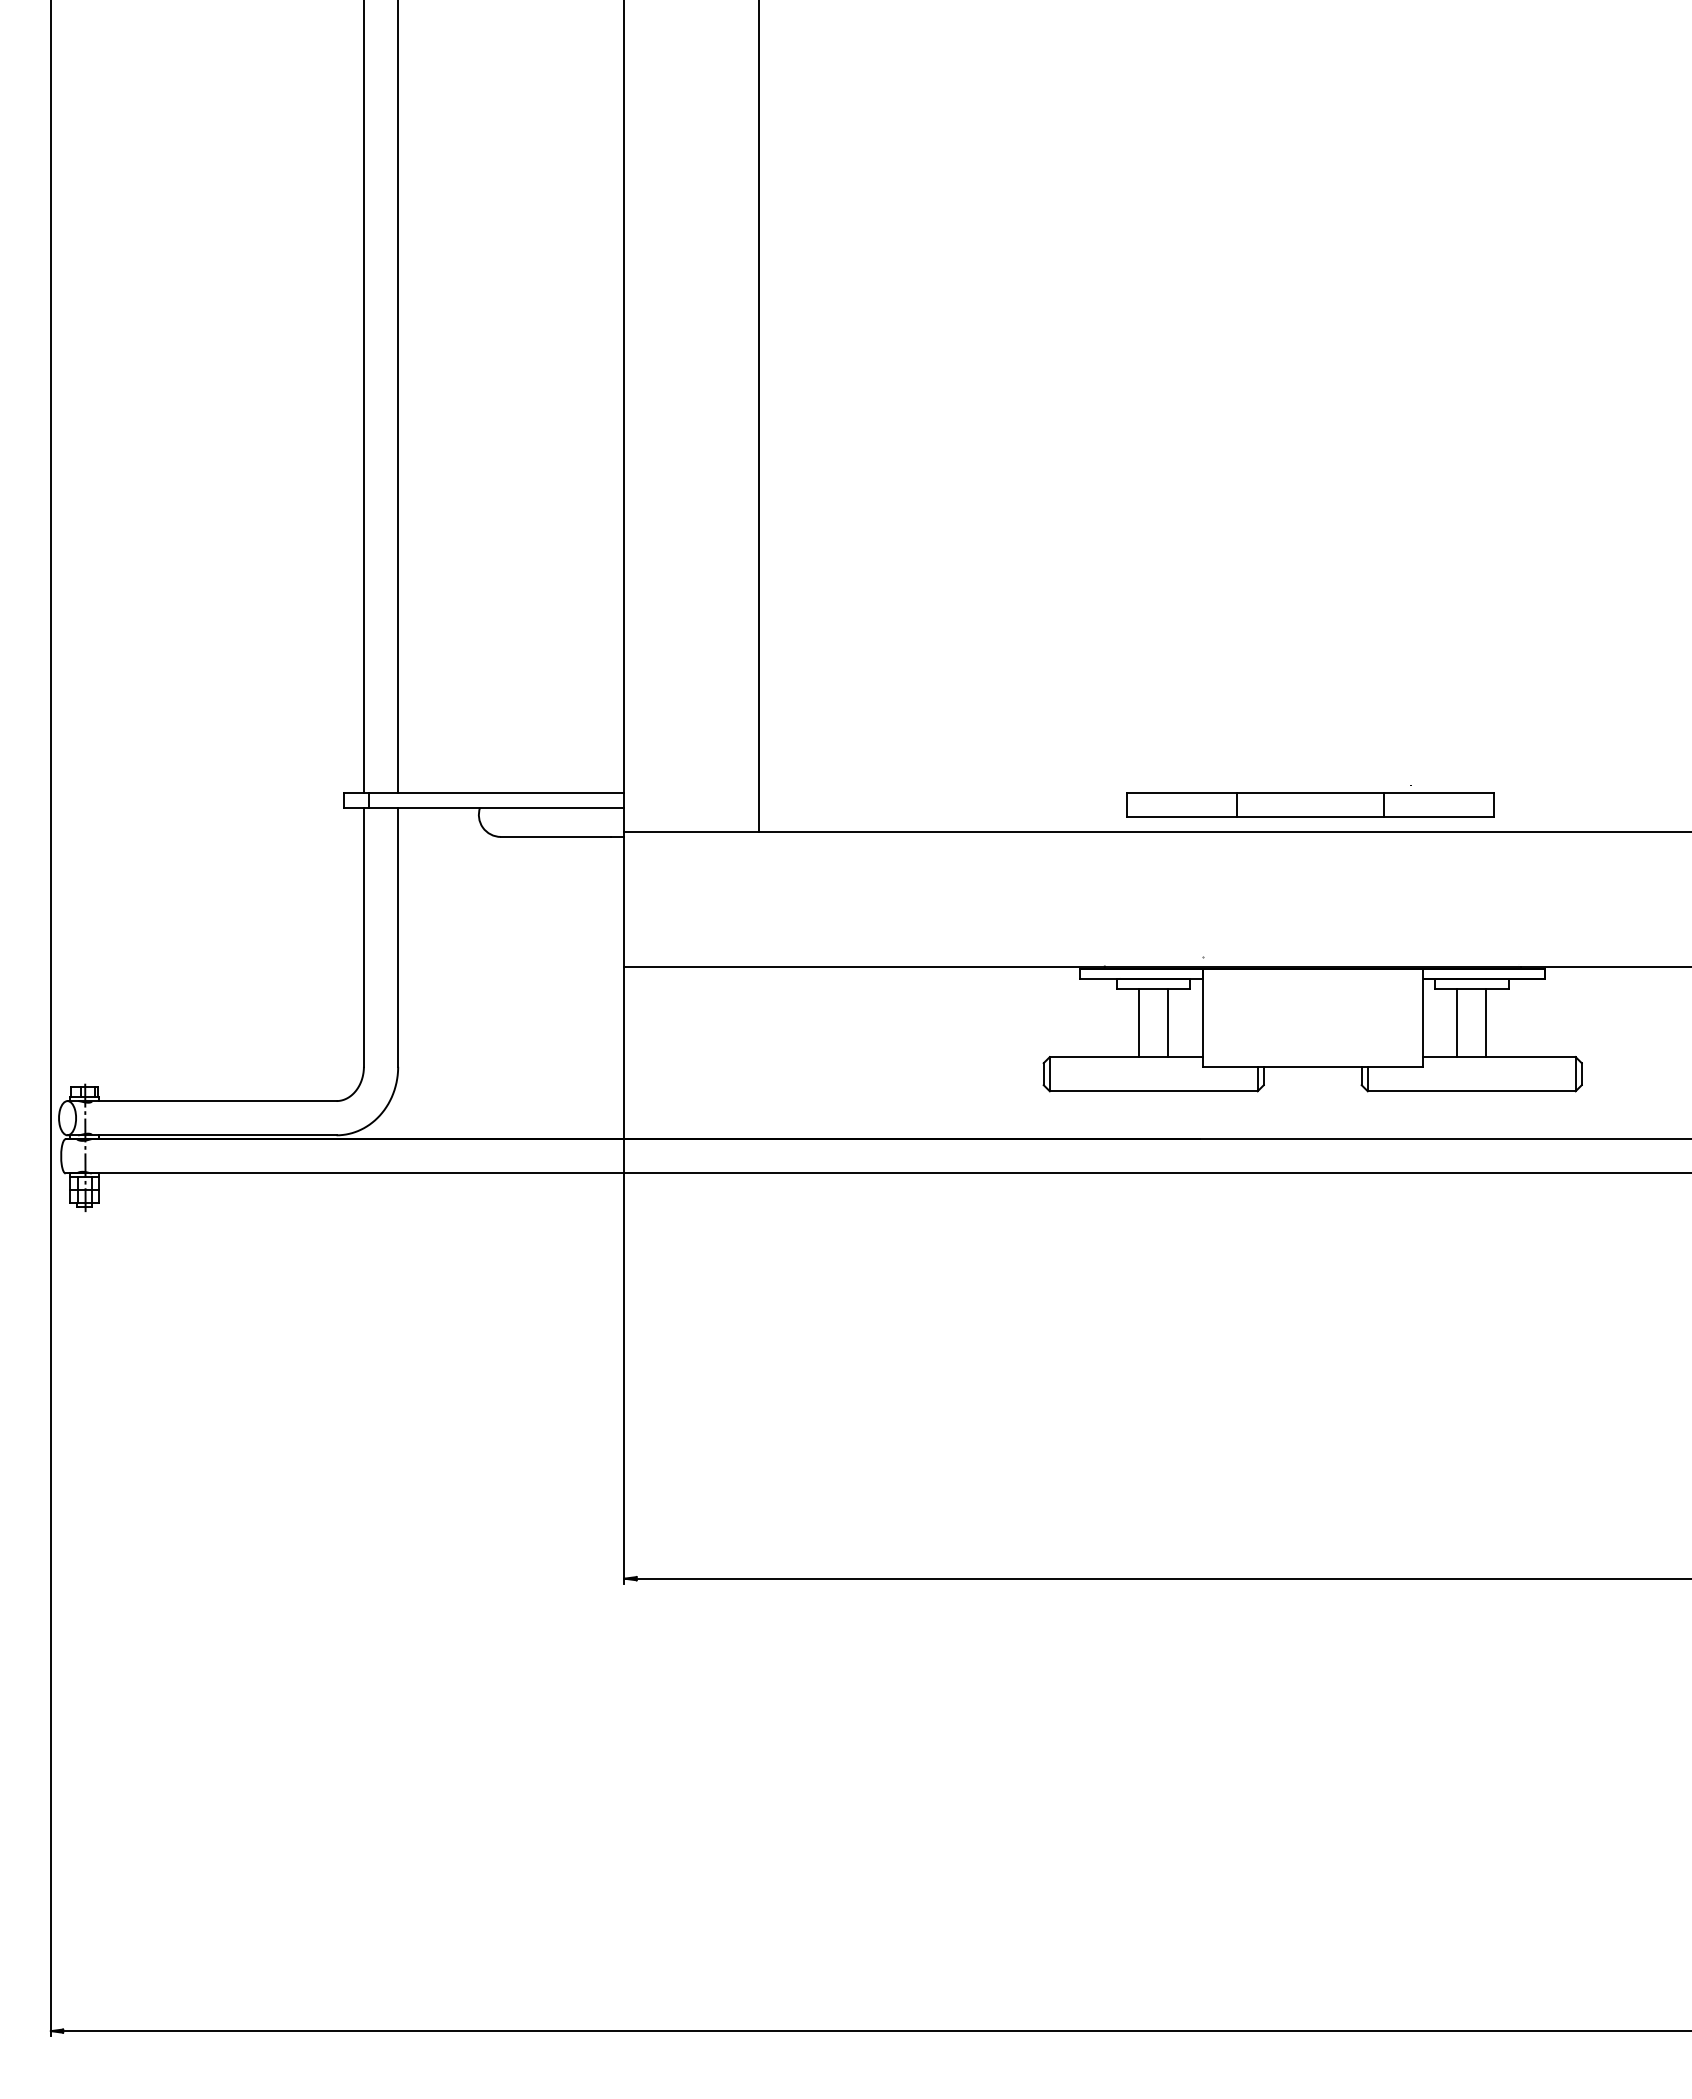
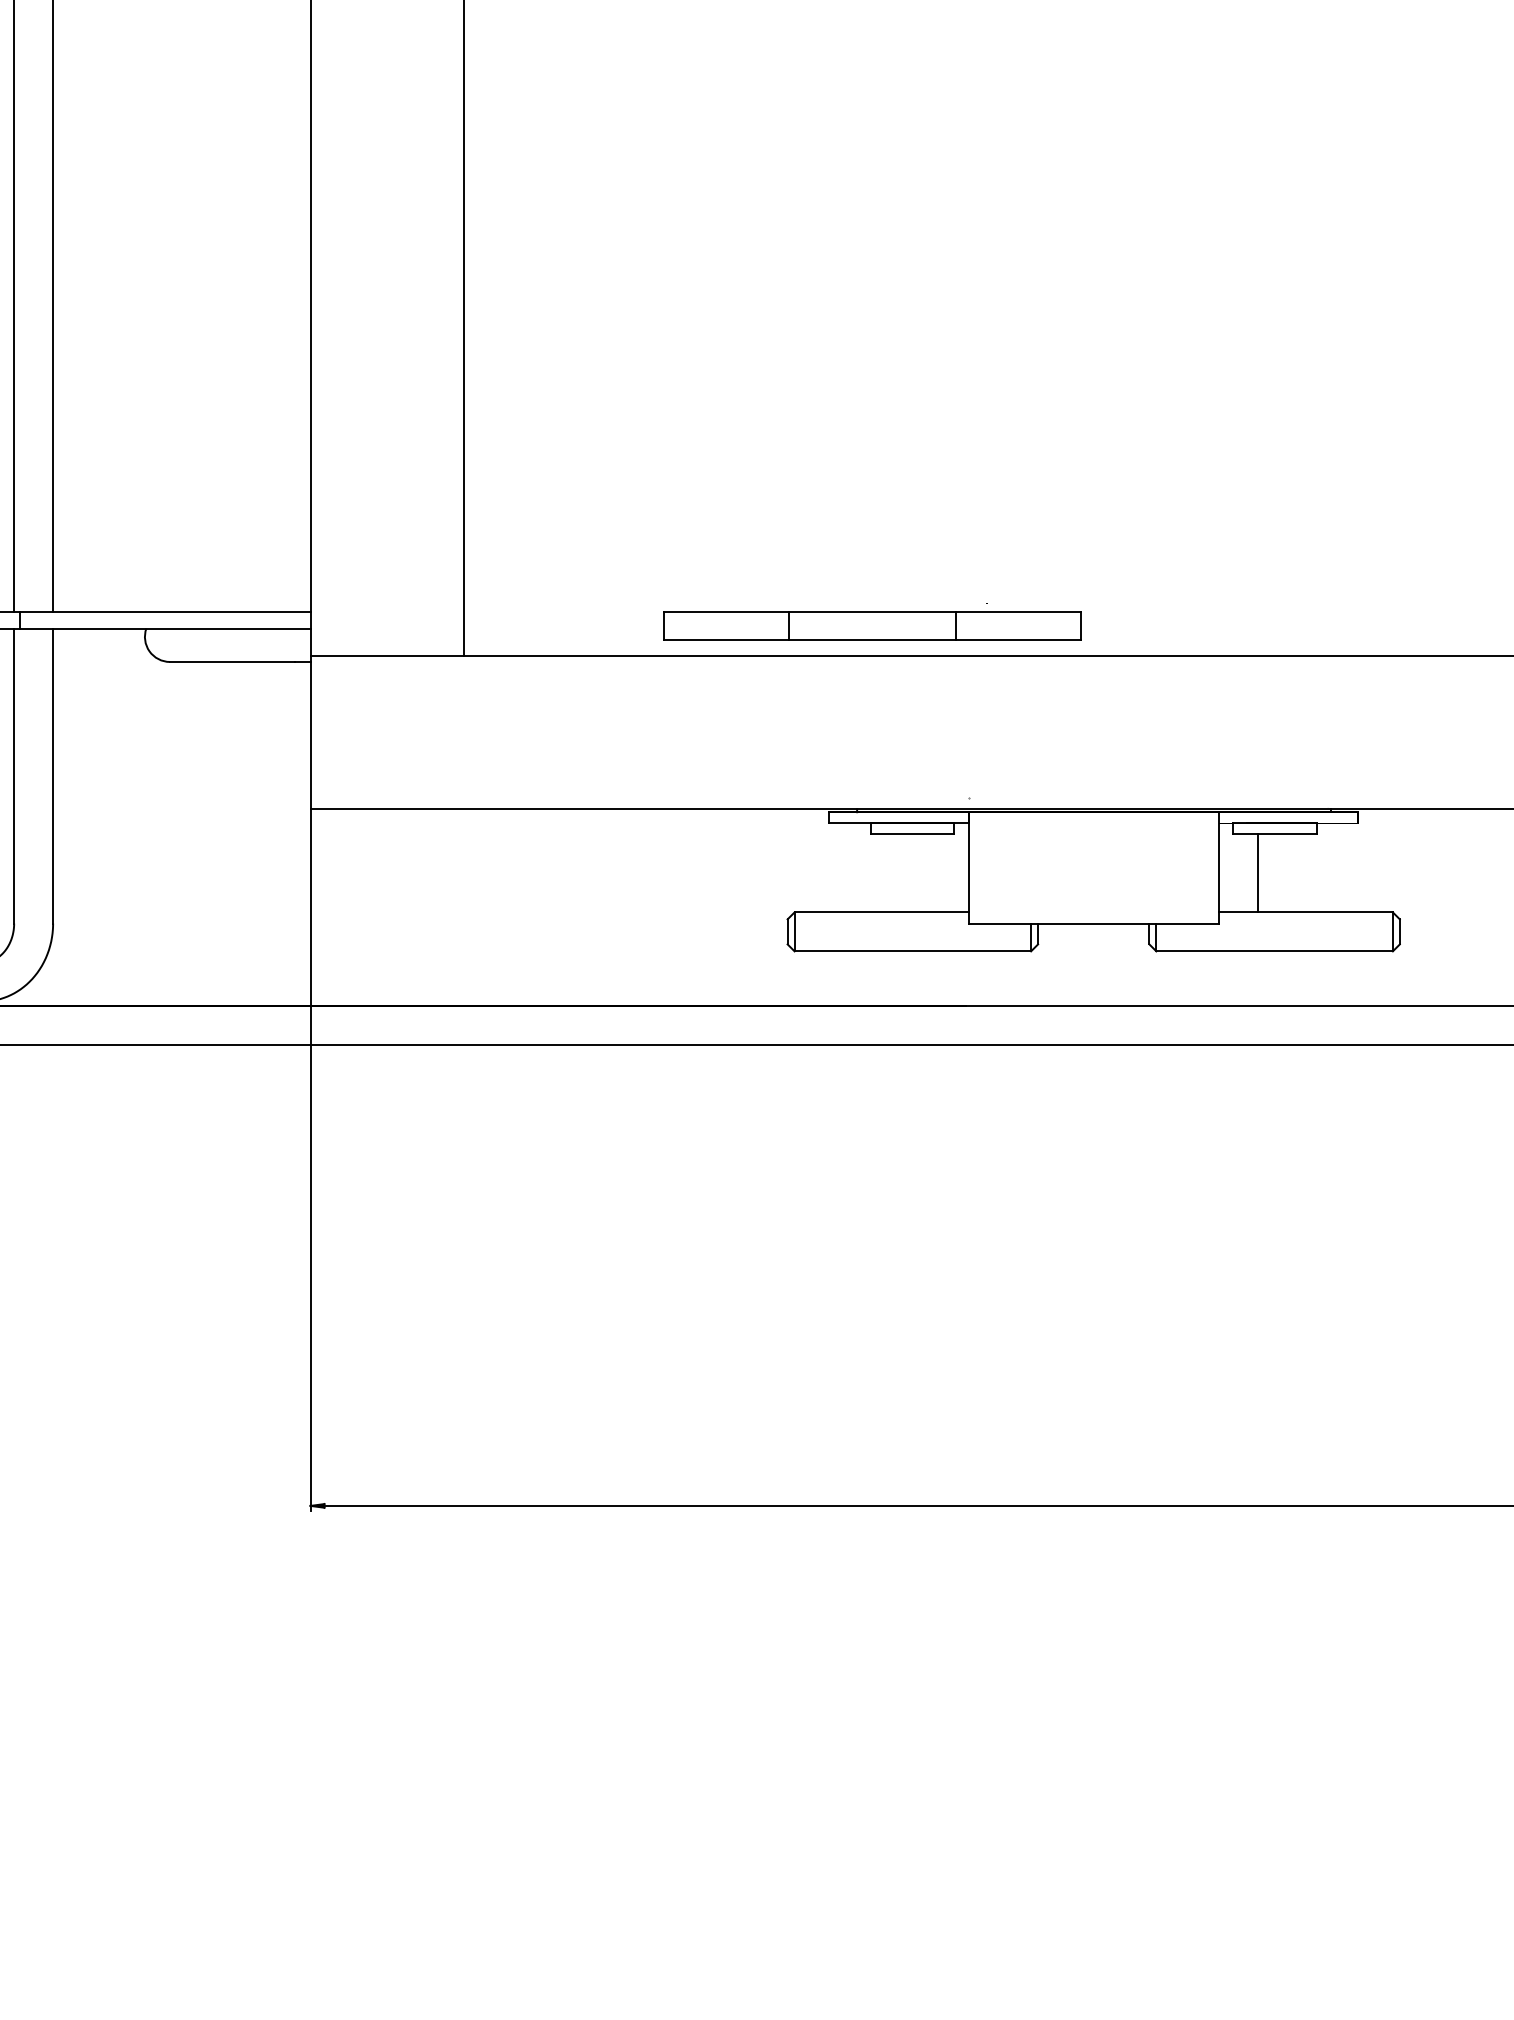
part: (1310, 801) -> (872, 621), moved
line: (1139, 1022) -> (896, 873), removed
line: (1168, 1022) -> (929, 873), removed
line: (1486, 1022) -> (1291, 873), removed

